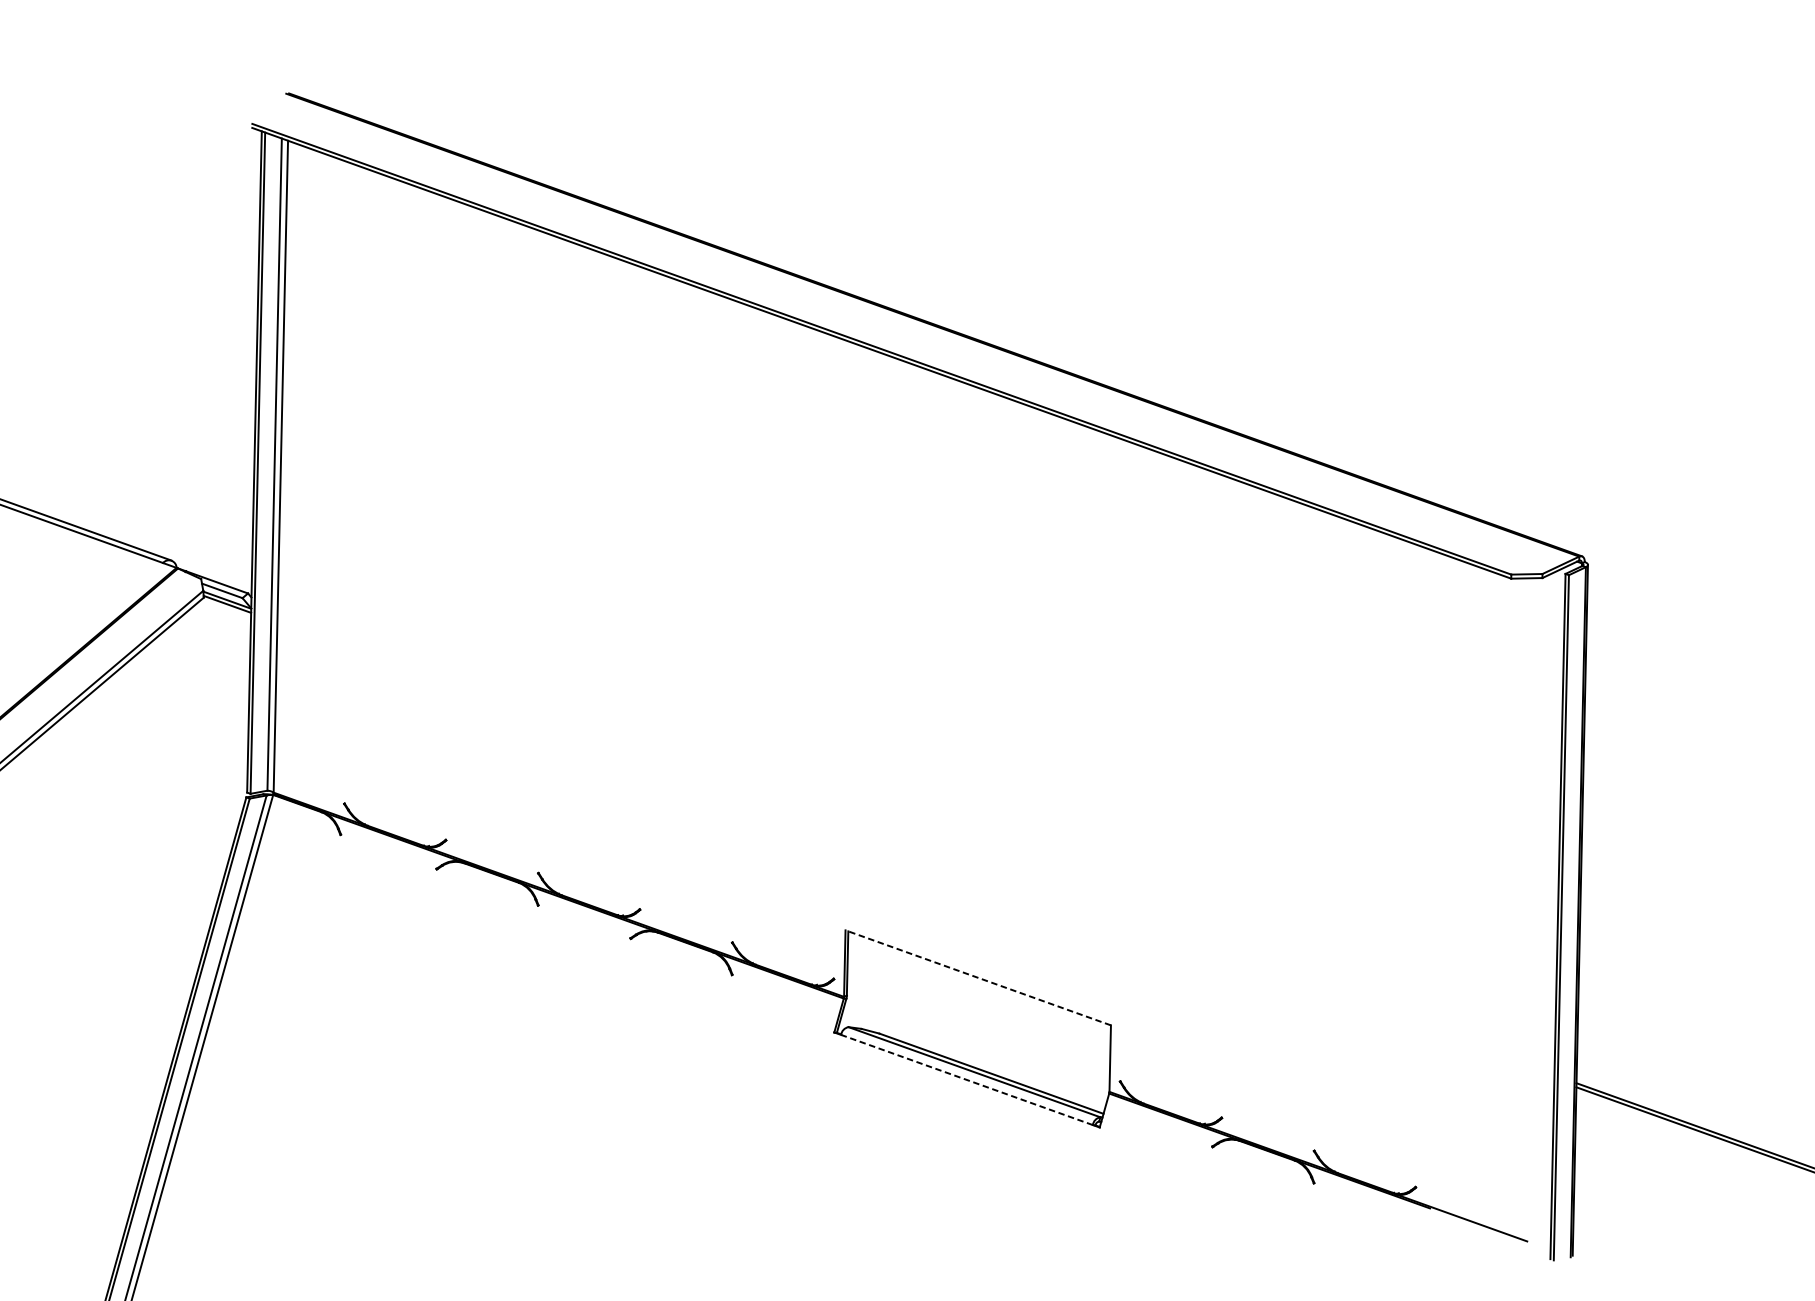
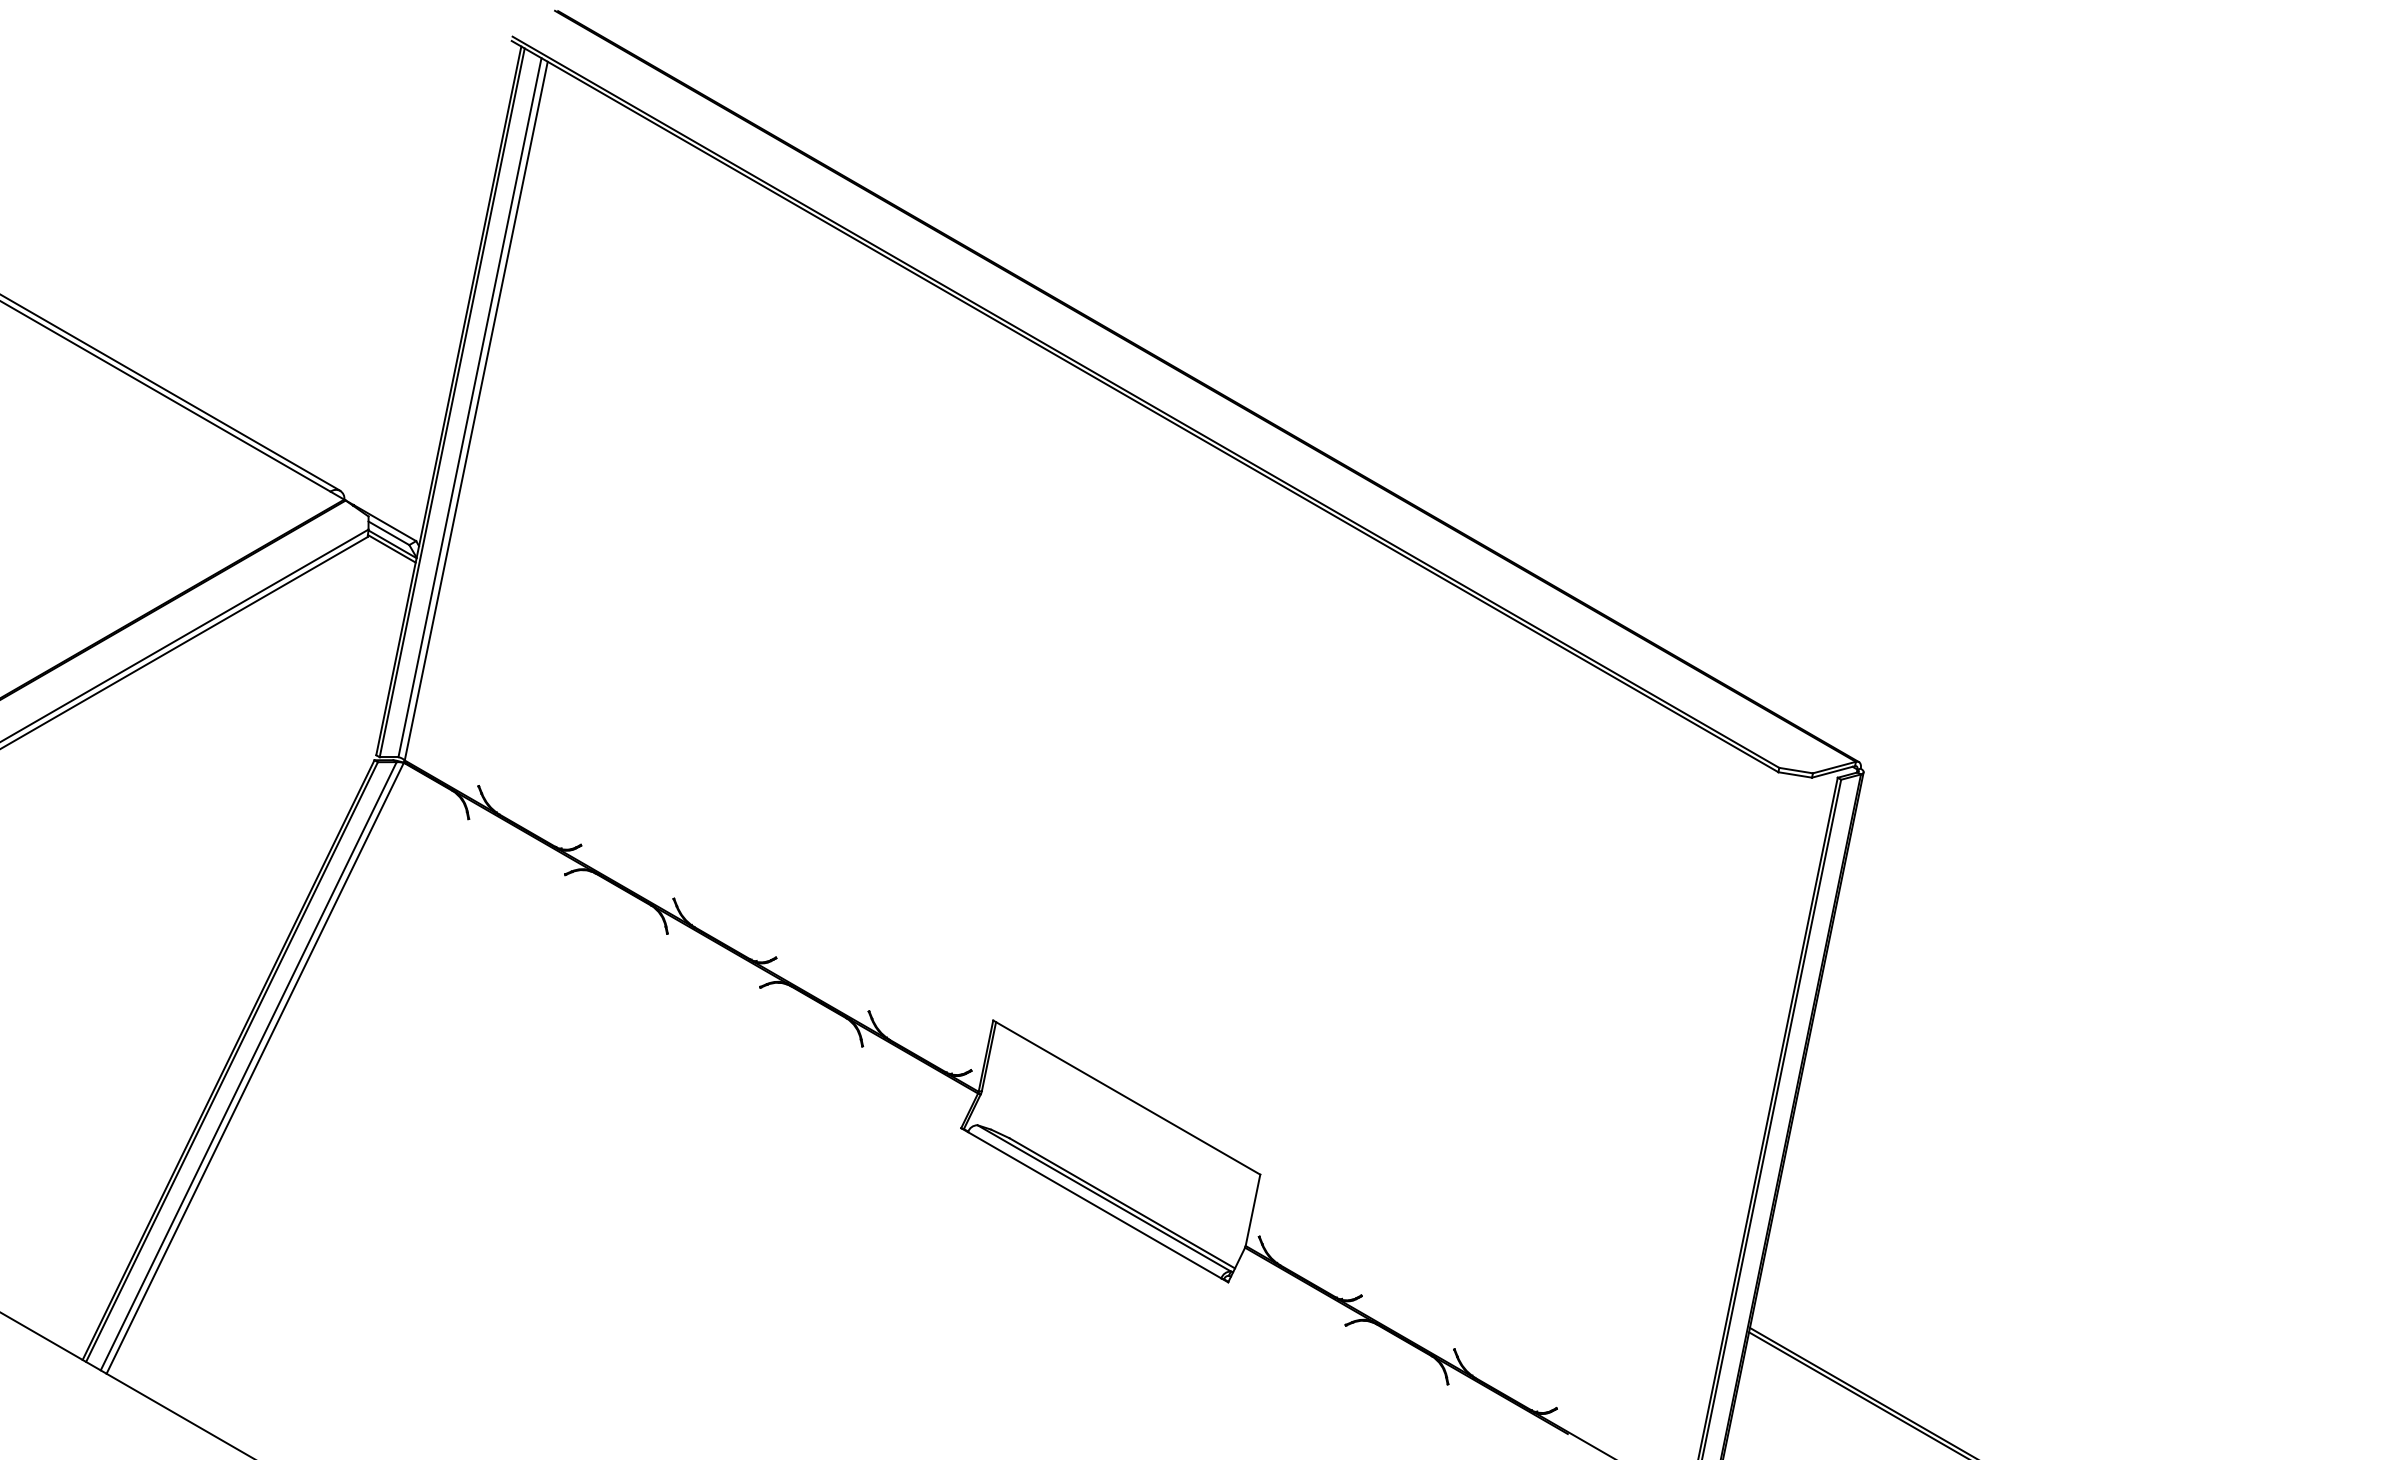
line: (977, 977) -> (1126, 1097), dashed -> solid
line: (966, 1080) -> (1094, 1205), dashed -> solid

